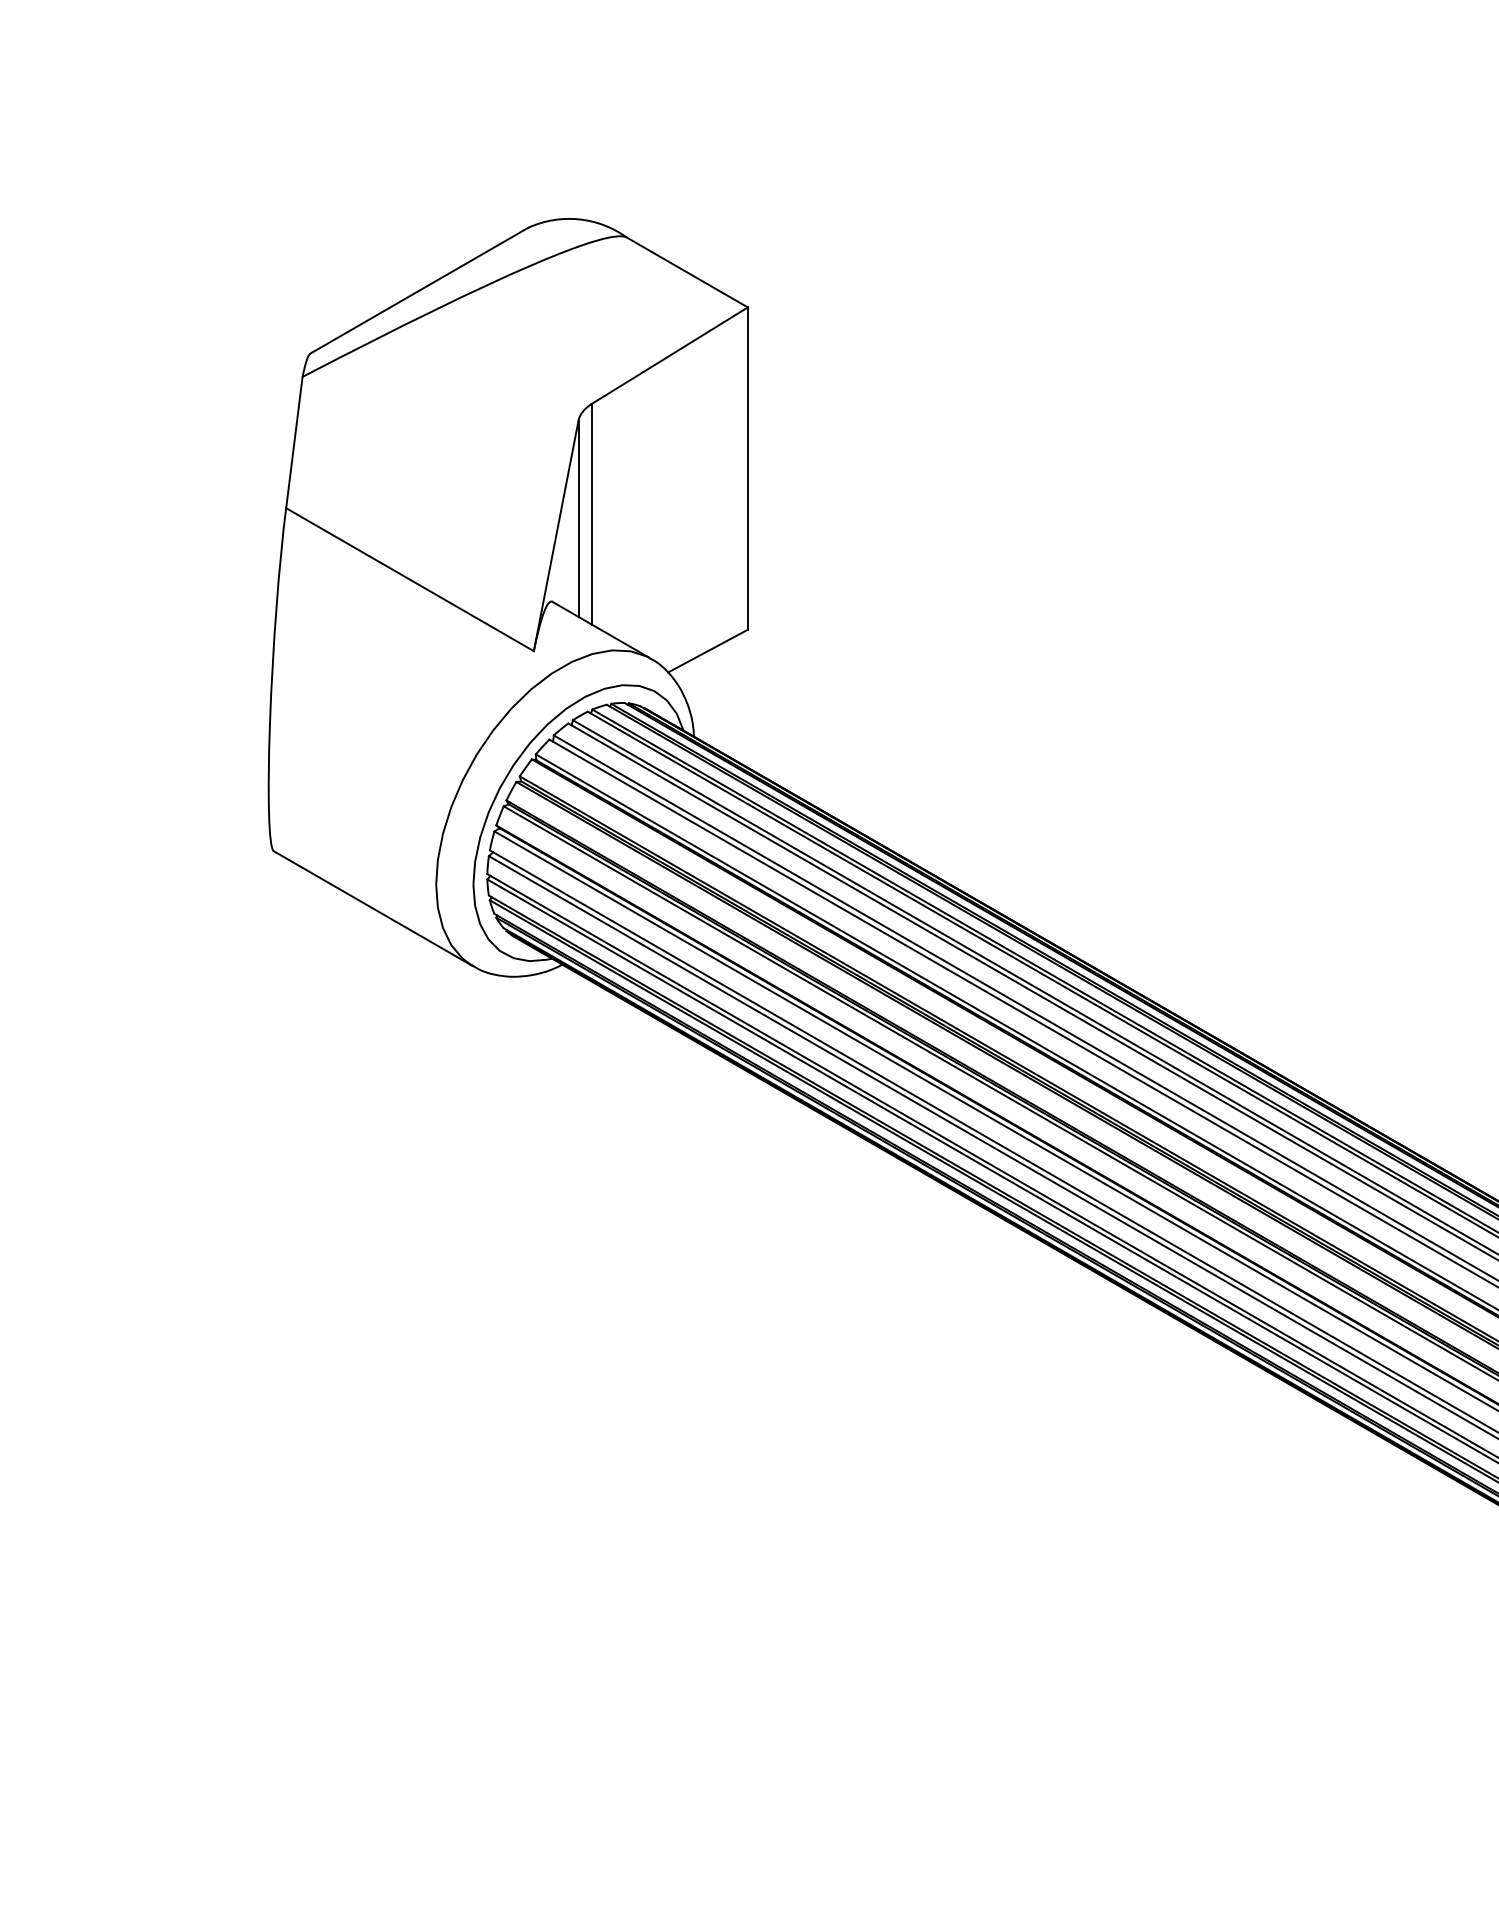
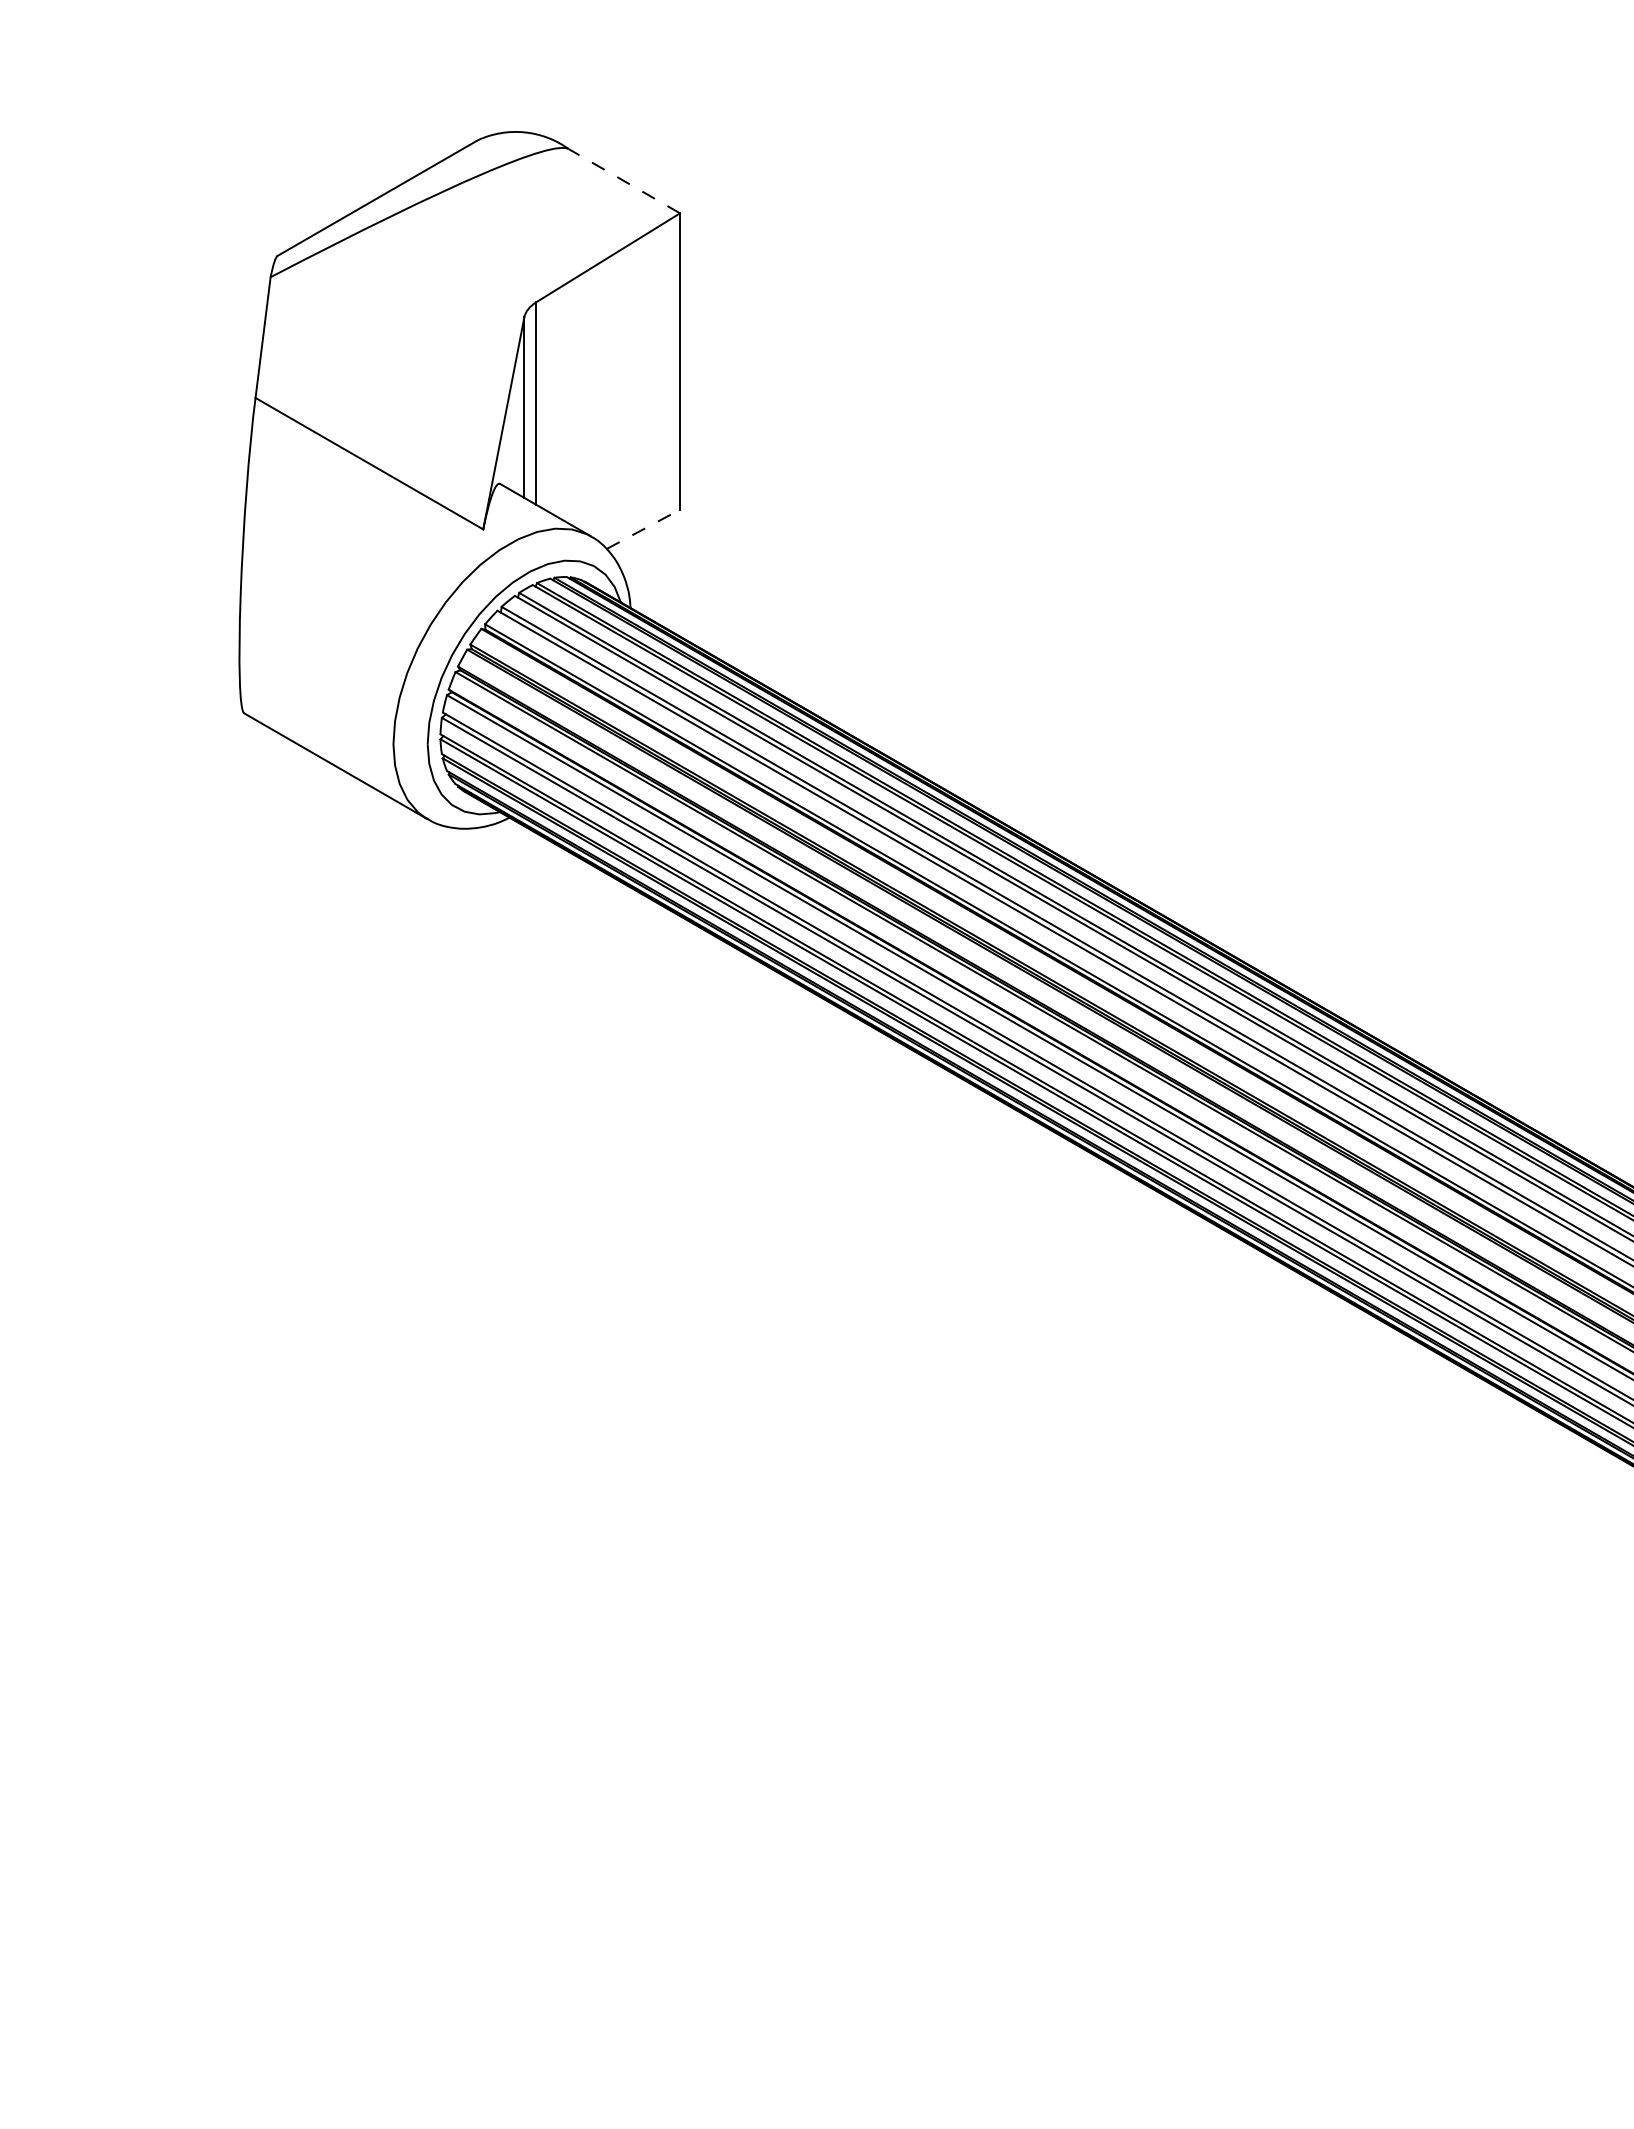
line: (687, 272) -> (624, 181), solid -> dashed
line: (708, 651) -> (643, 529), solid -> dashed

